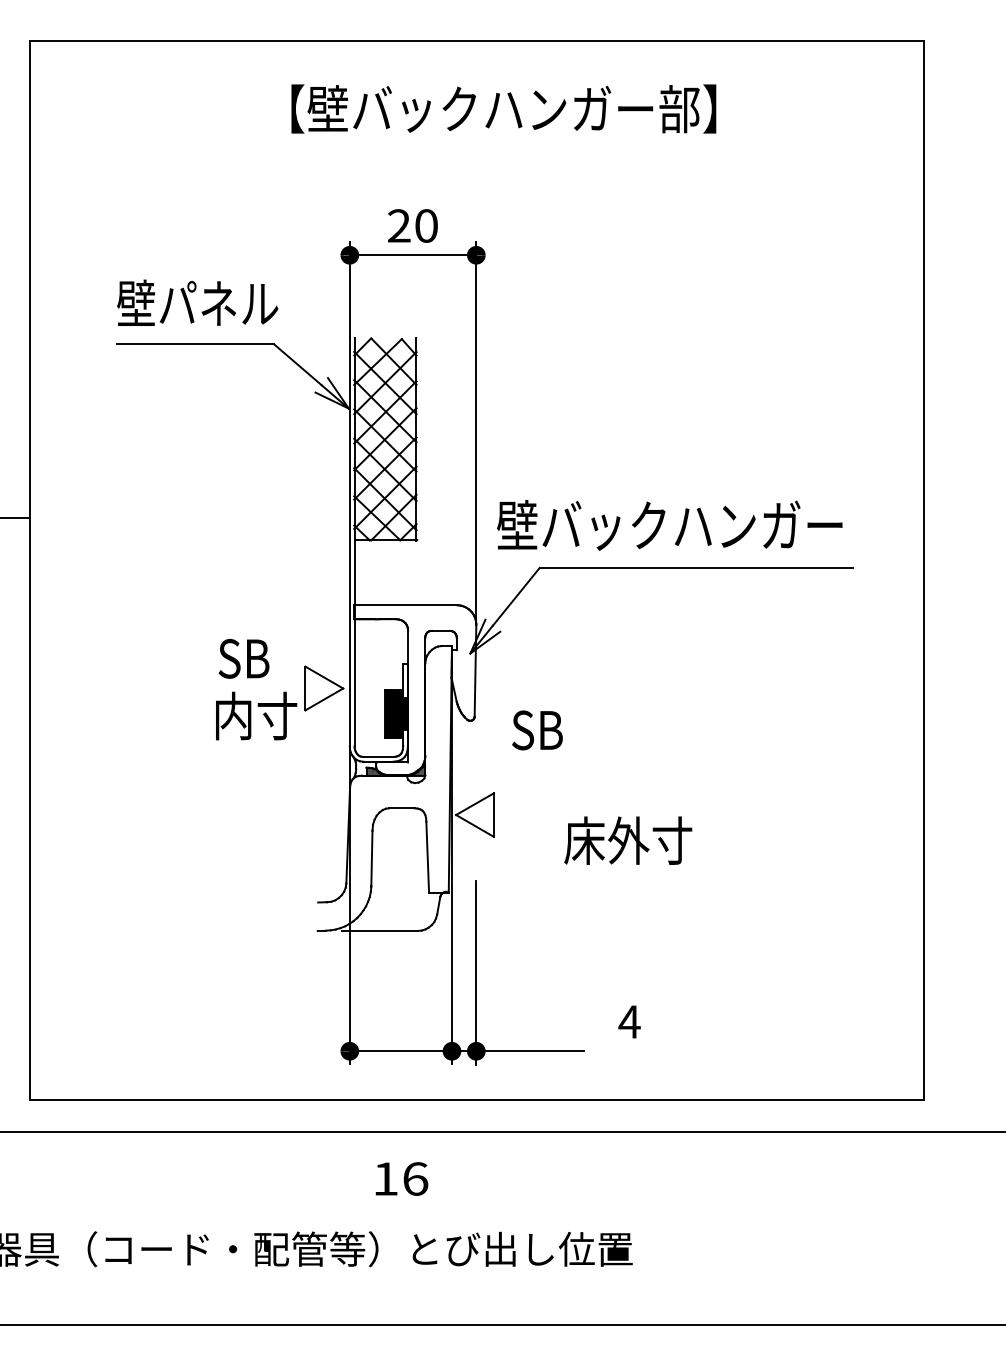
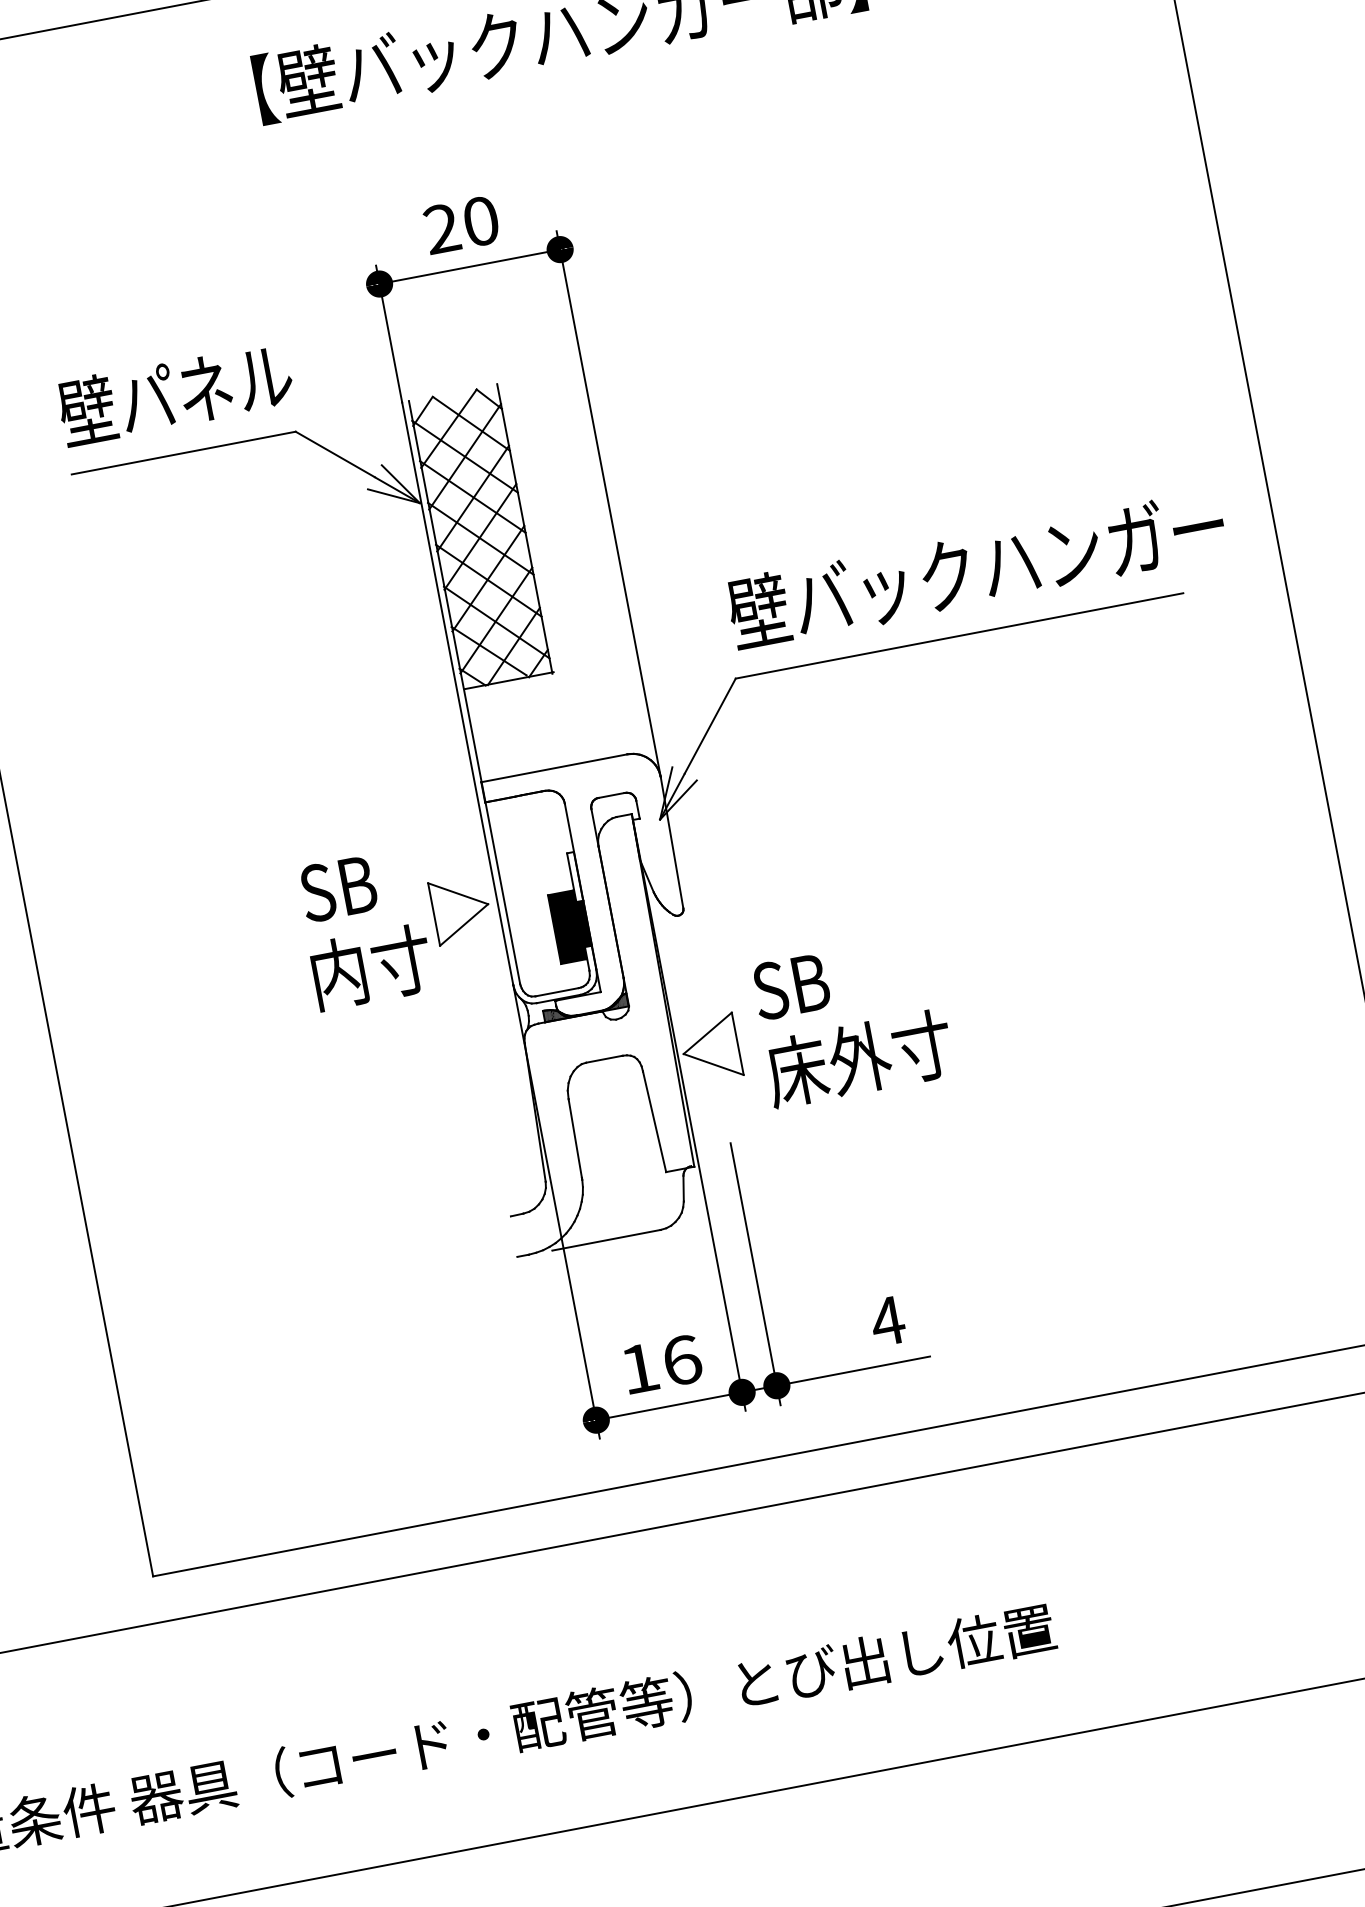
text: (669, 525) -> (976, 569), moved
text: (537, 730) -> (791, 986), moved
text: (628, 840) -> (859, 1058), moved
text: (629, 1021) -> (887, 1320), moved
text: (401, 1178) -> (661, 1363), moved

